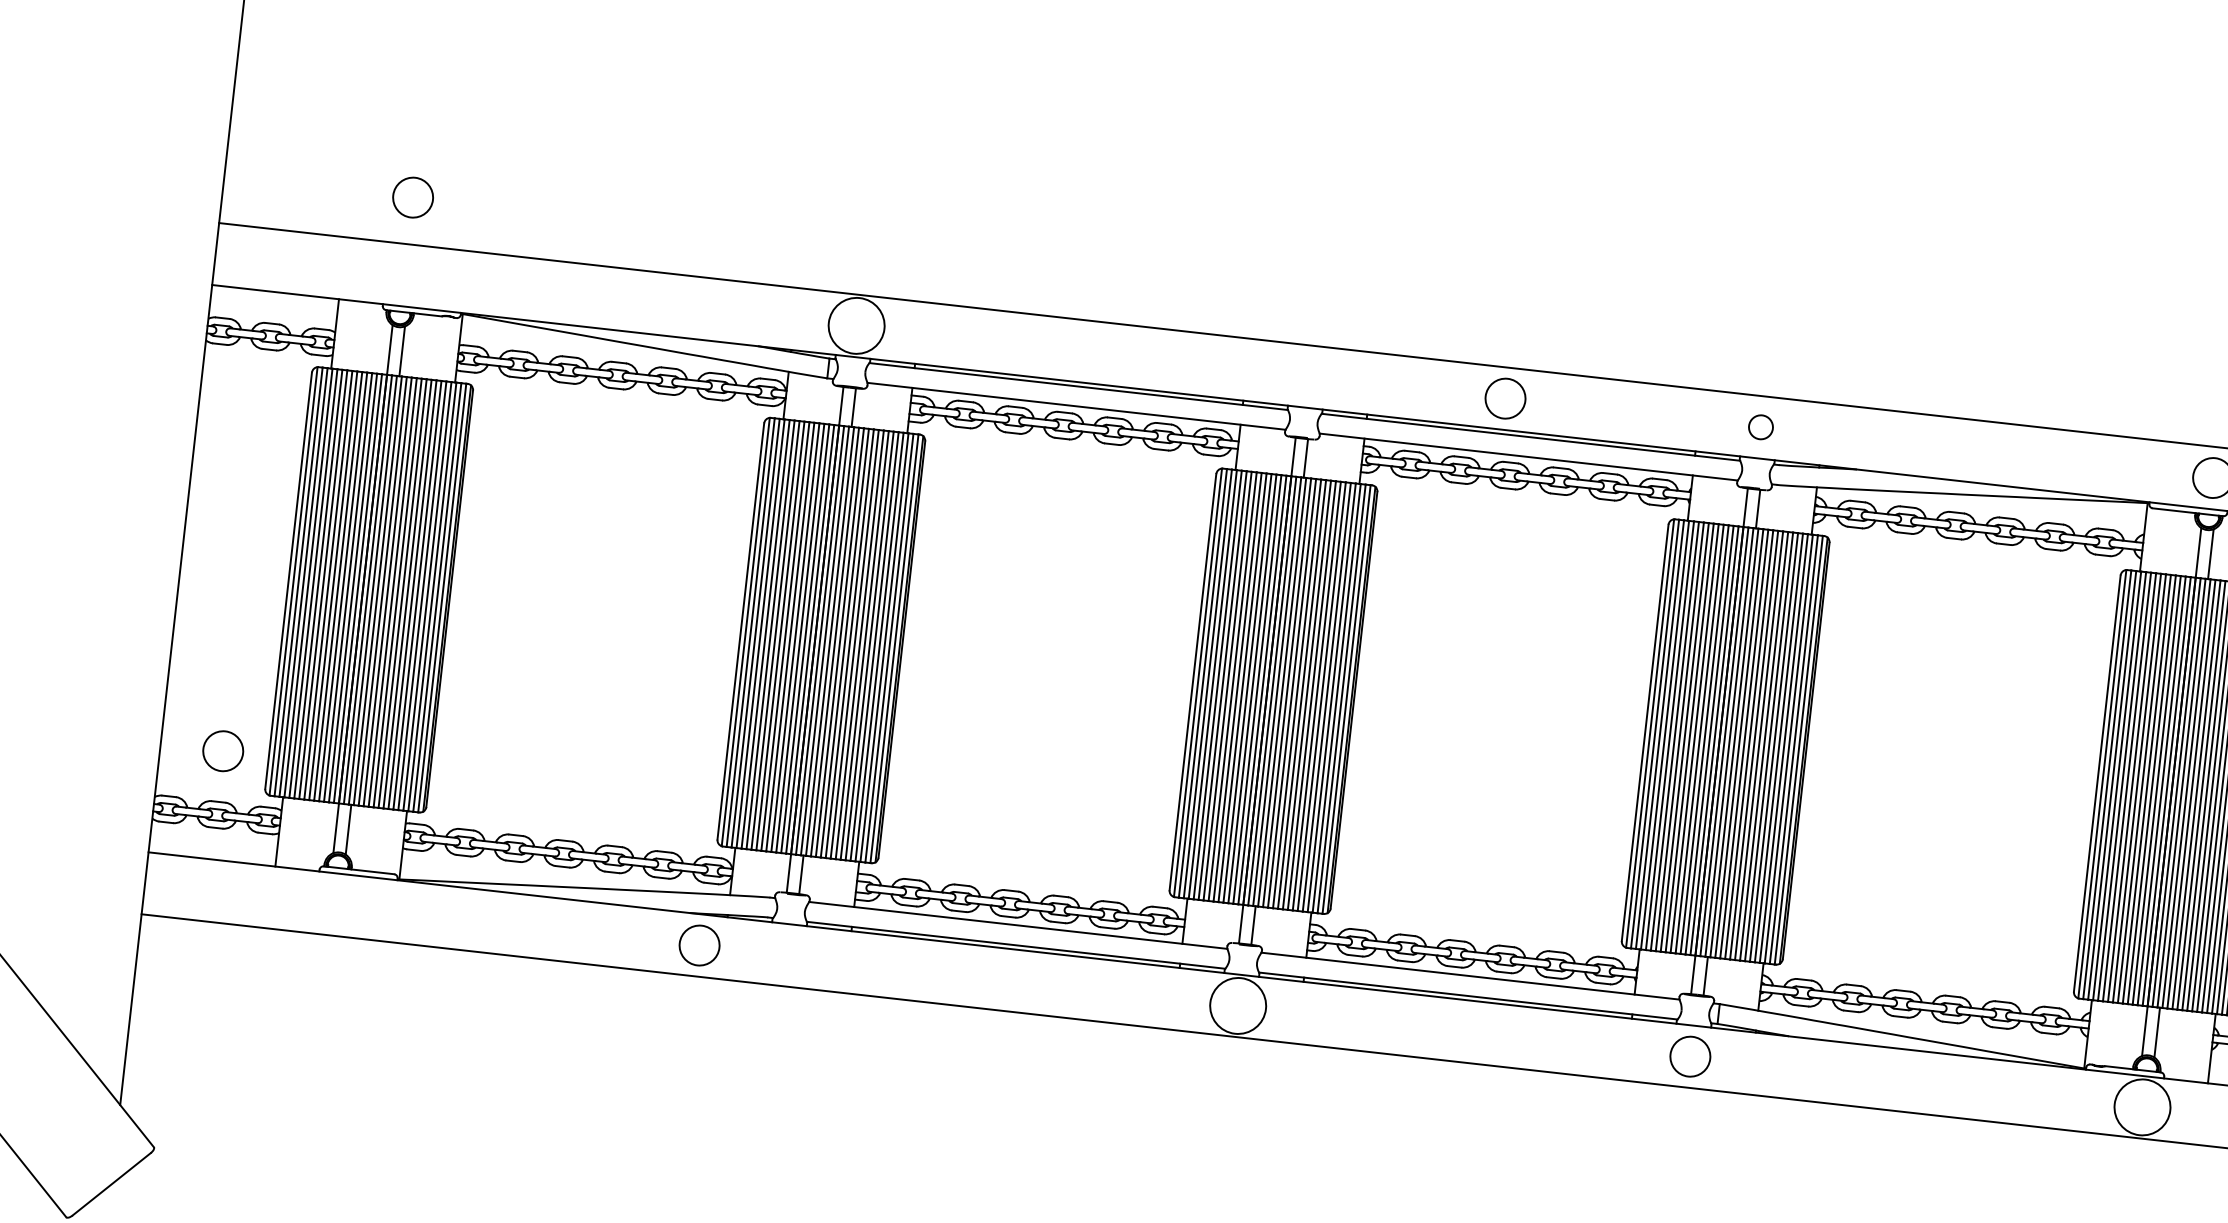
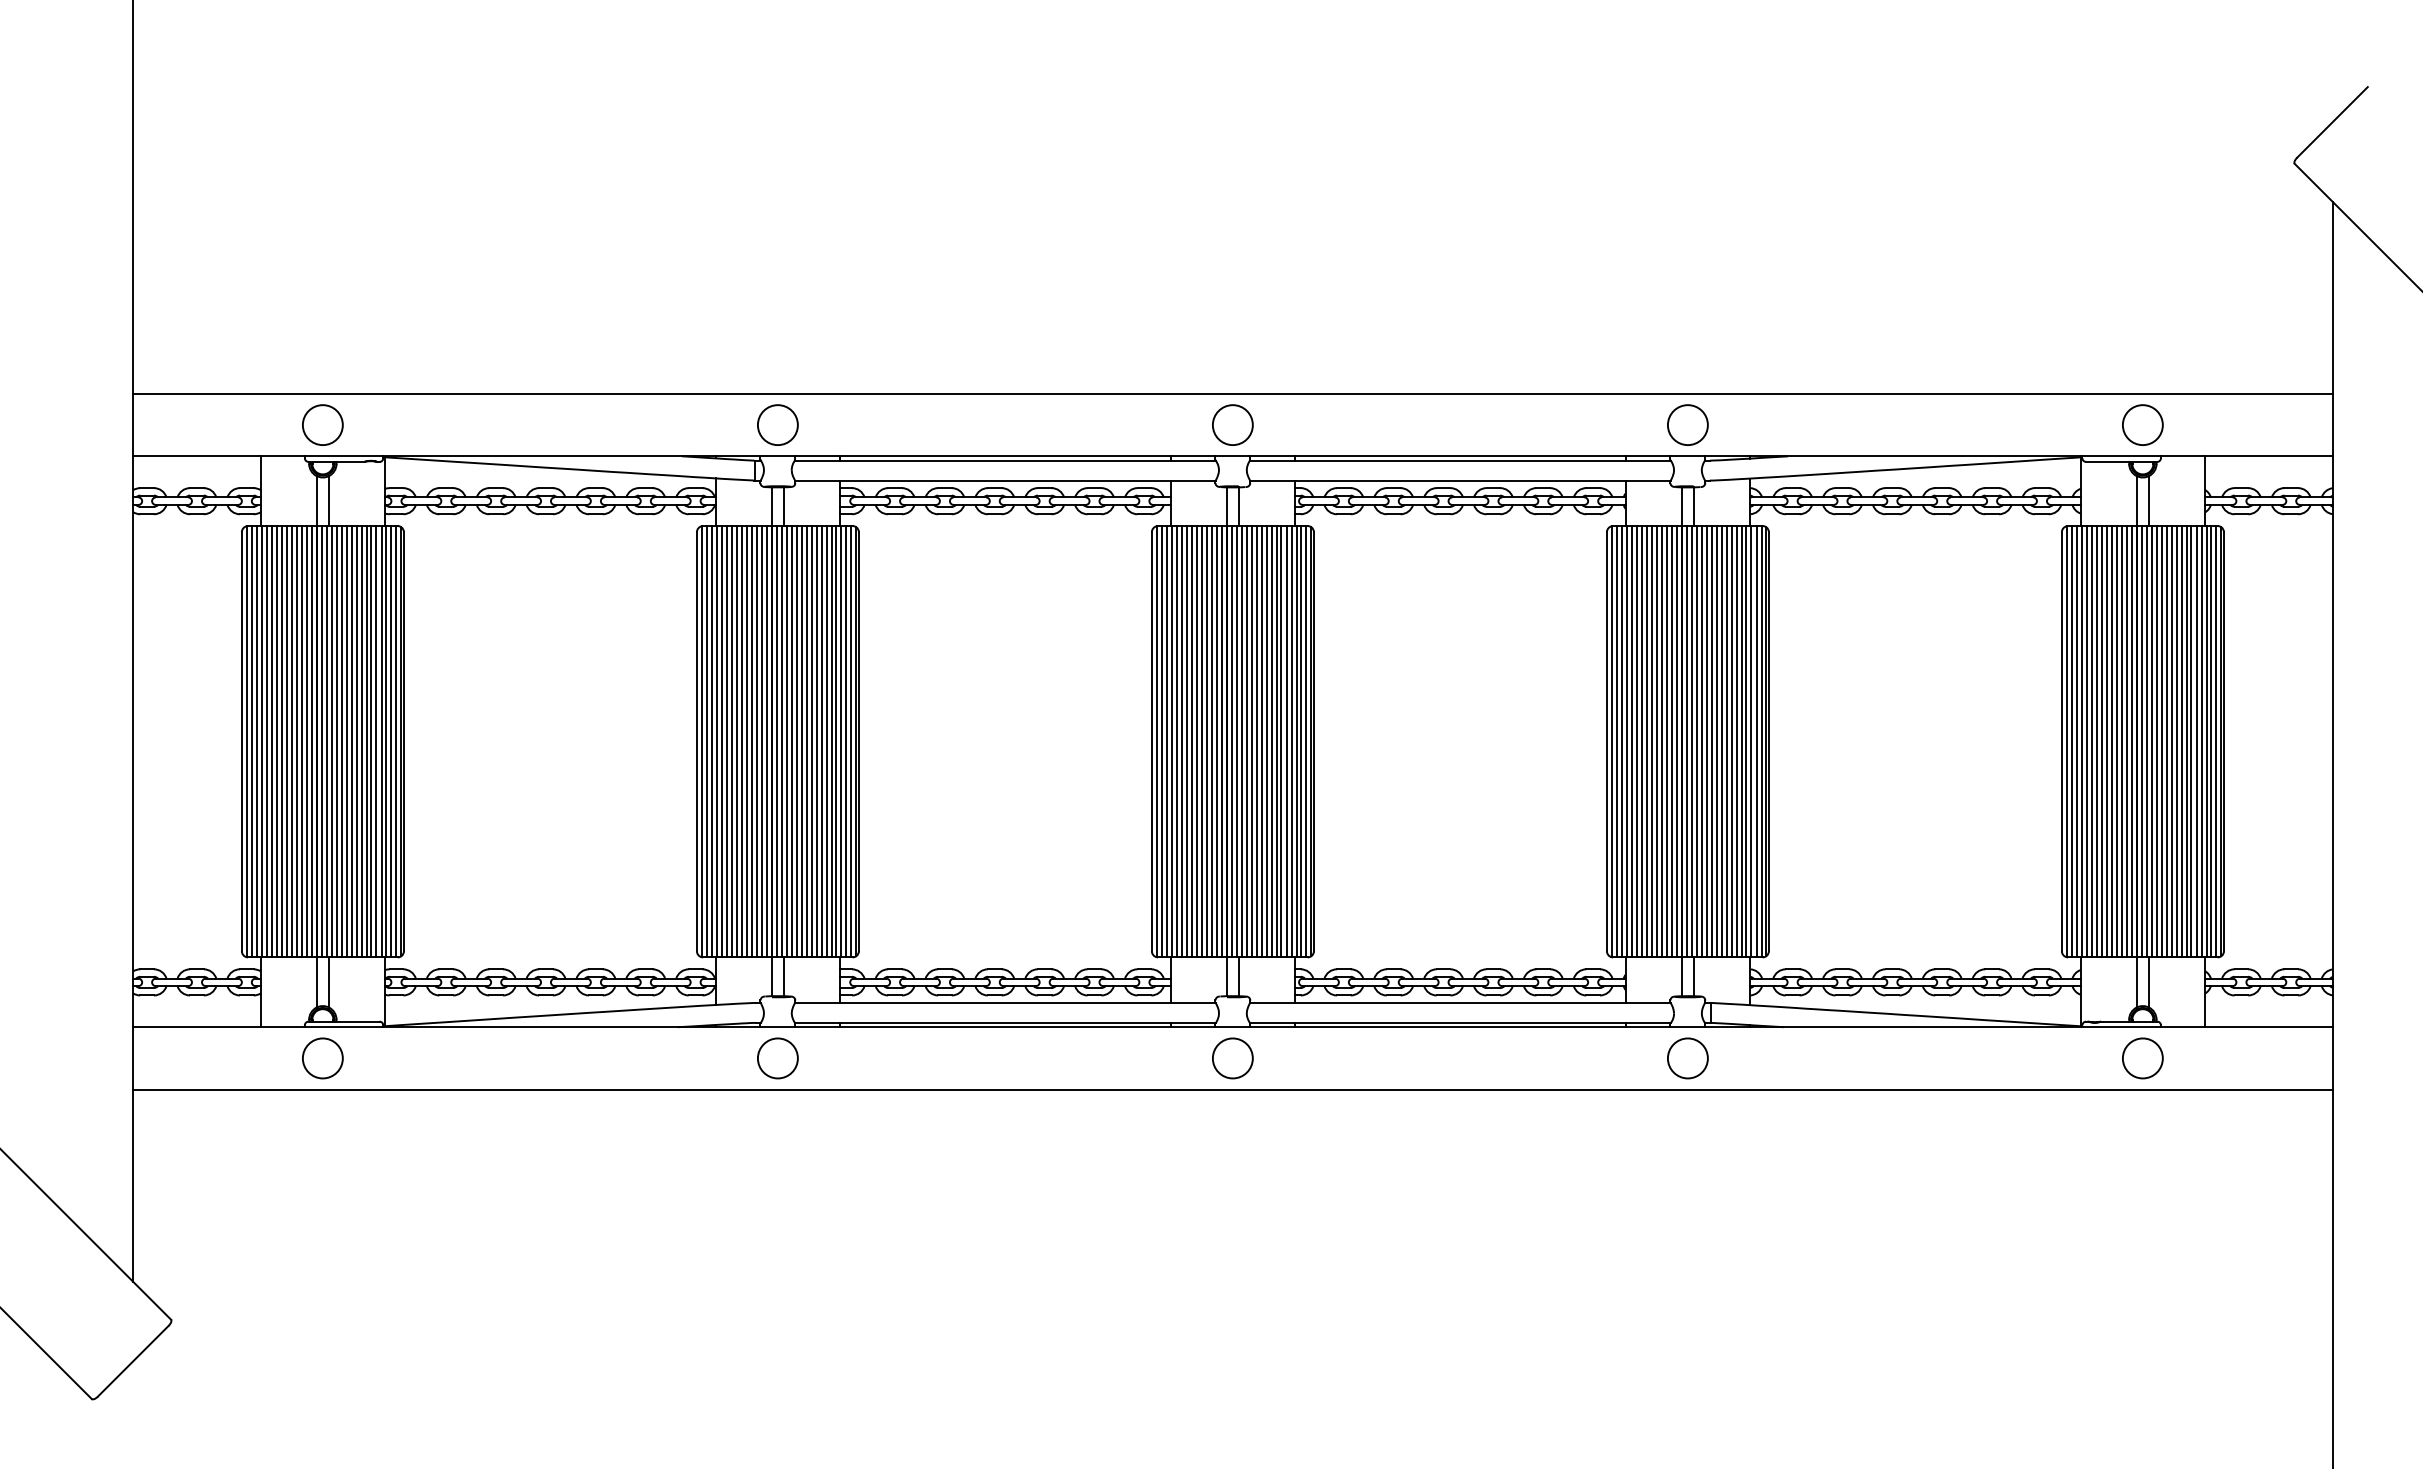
circle: (412, 196) -> (322, 424), moved
circle: (856, 326) -> (777, 425), size x0.71
circle: (1505, 398) -> (1232, 424), moved
circle: (1760, 427) -> (1687, 425), size x1.67
circle: (222, 751) -> (322, 1058), moved
circle: (699, 945) -> (777, 1058), moved
circle: (1237, 1005) -> (1232, 1058), size x0.71
circle: (2142, 1107) -> (2142, 1058), size x0.71

